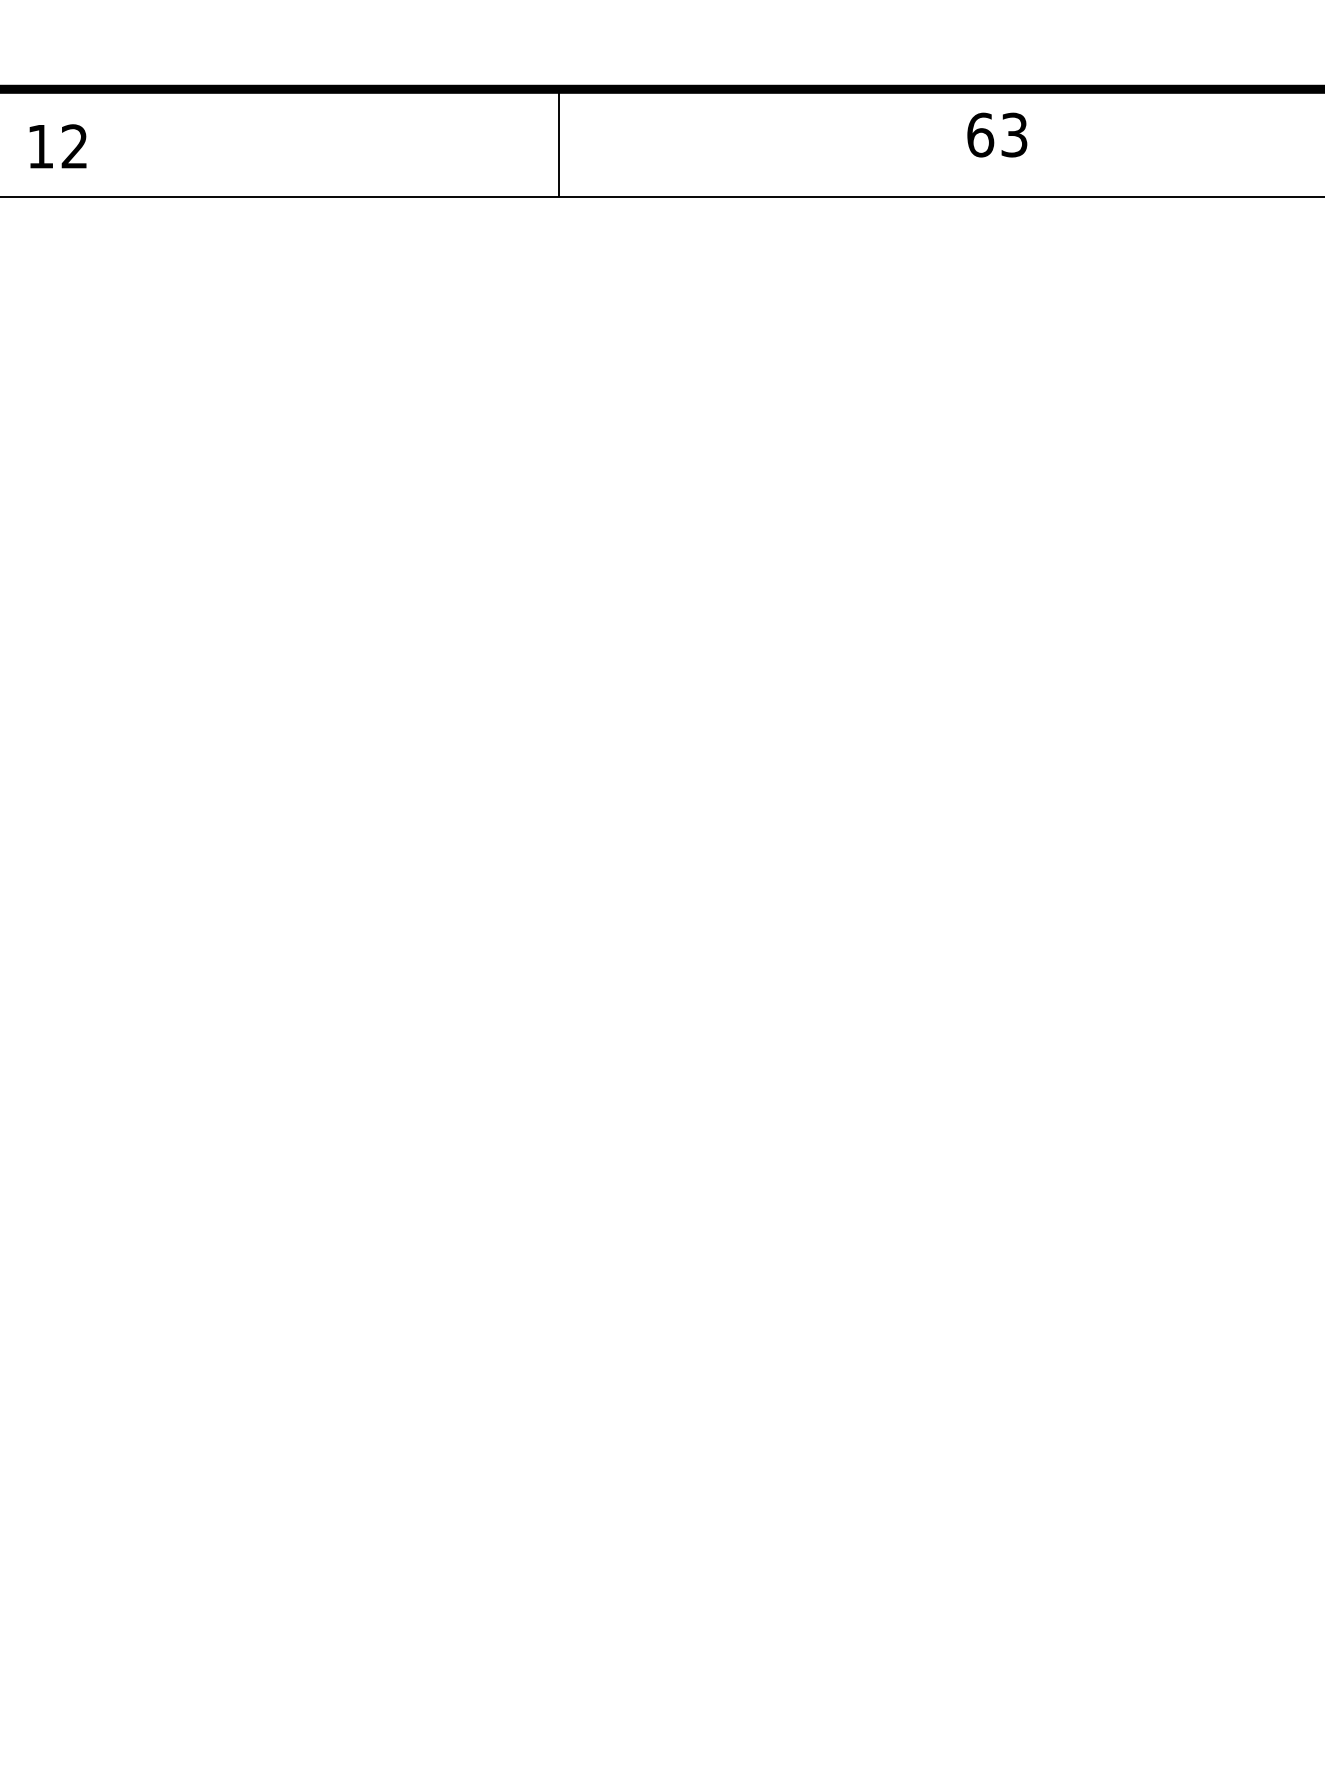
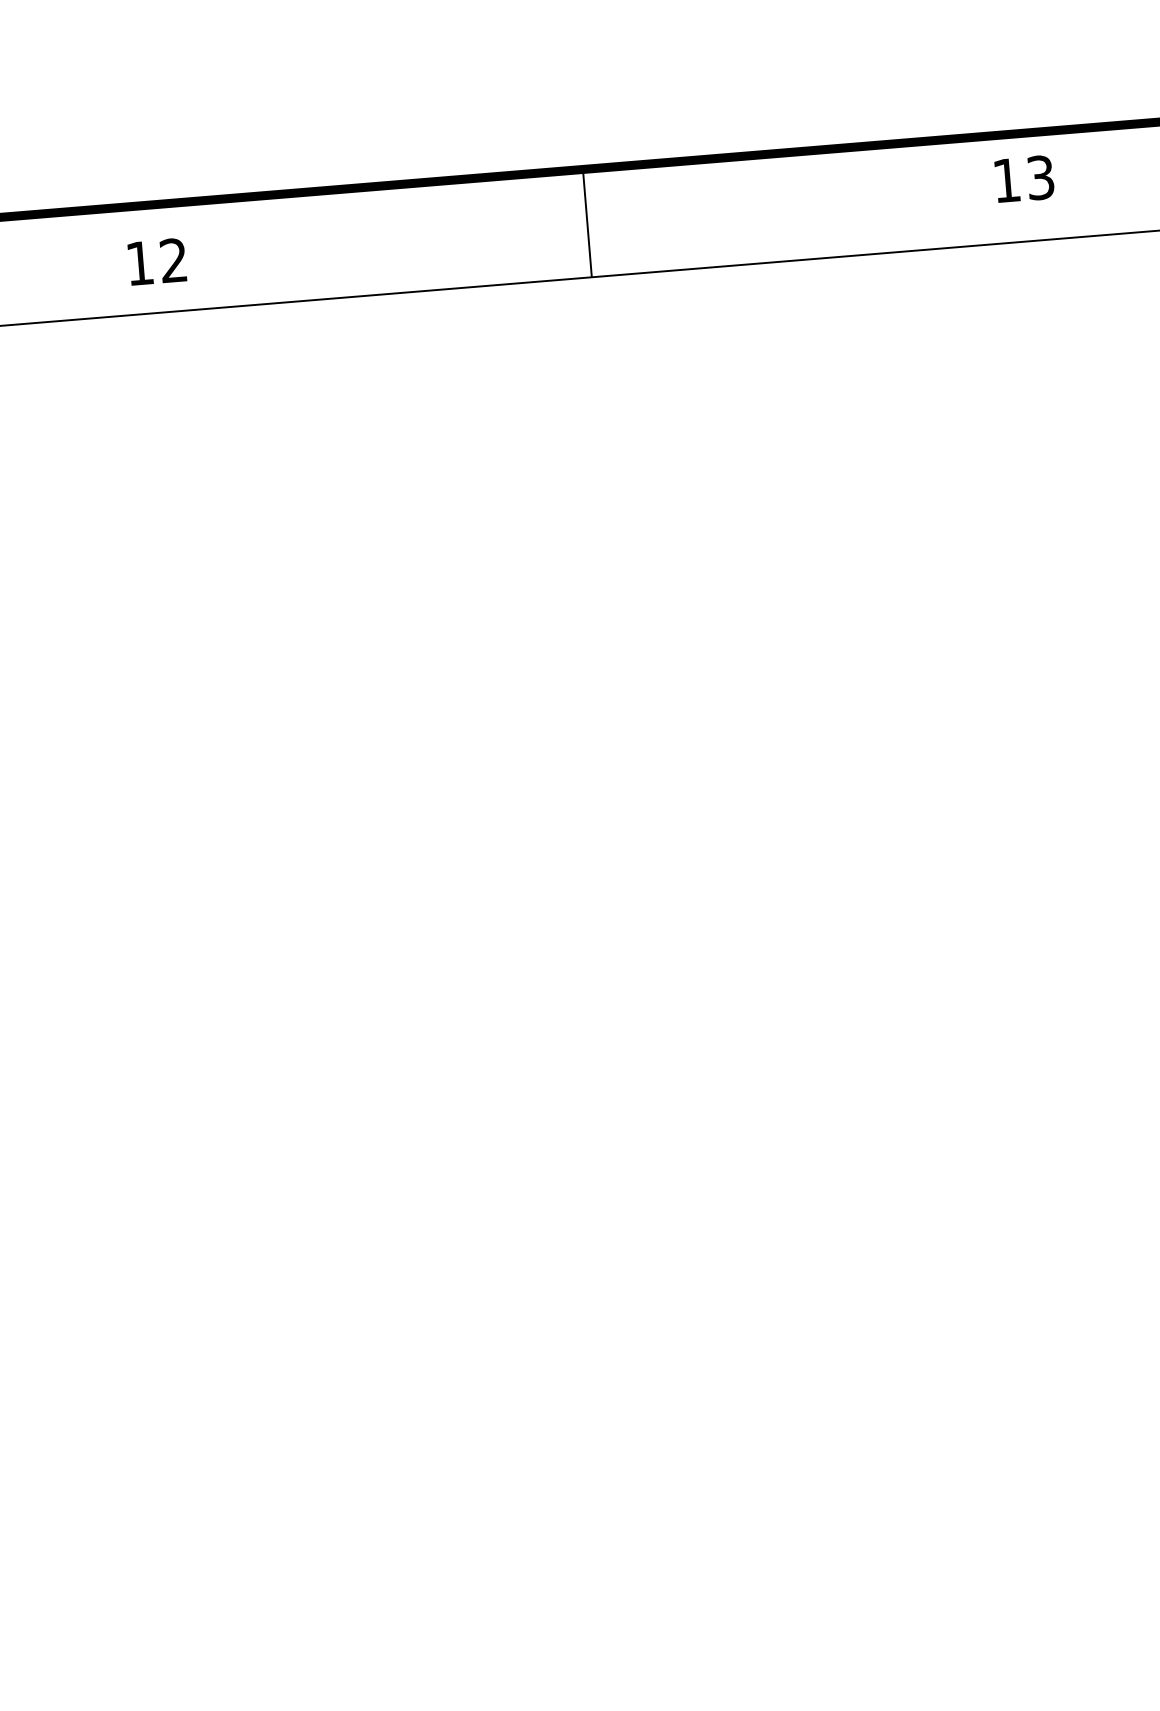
text: (980, 134) -> (1006, 179), 63 -> 13
text: (57, 146) -> (156, 261), moved

